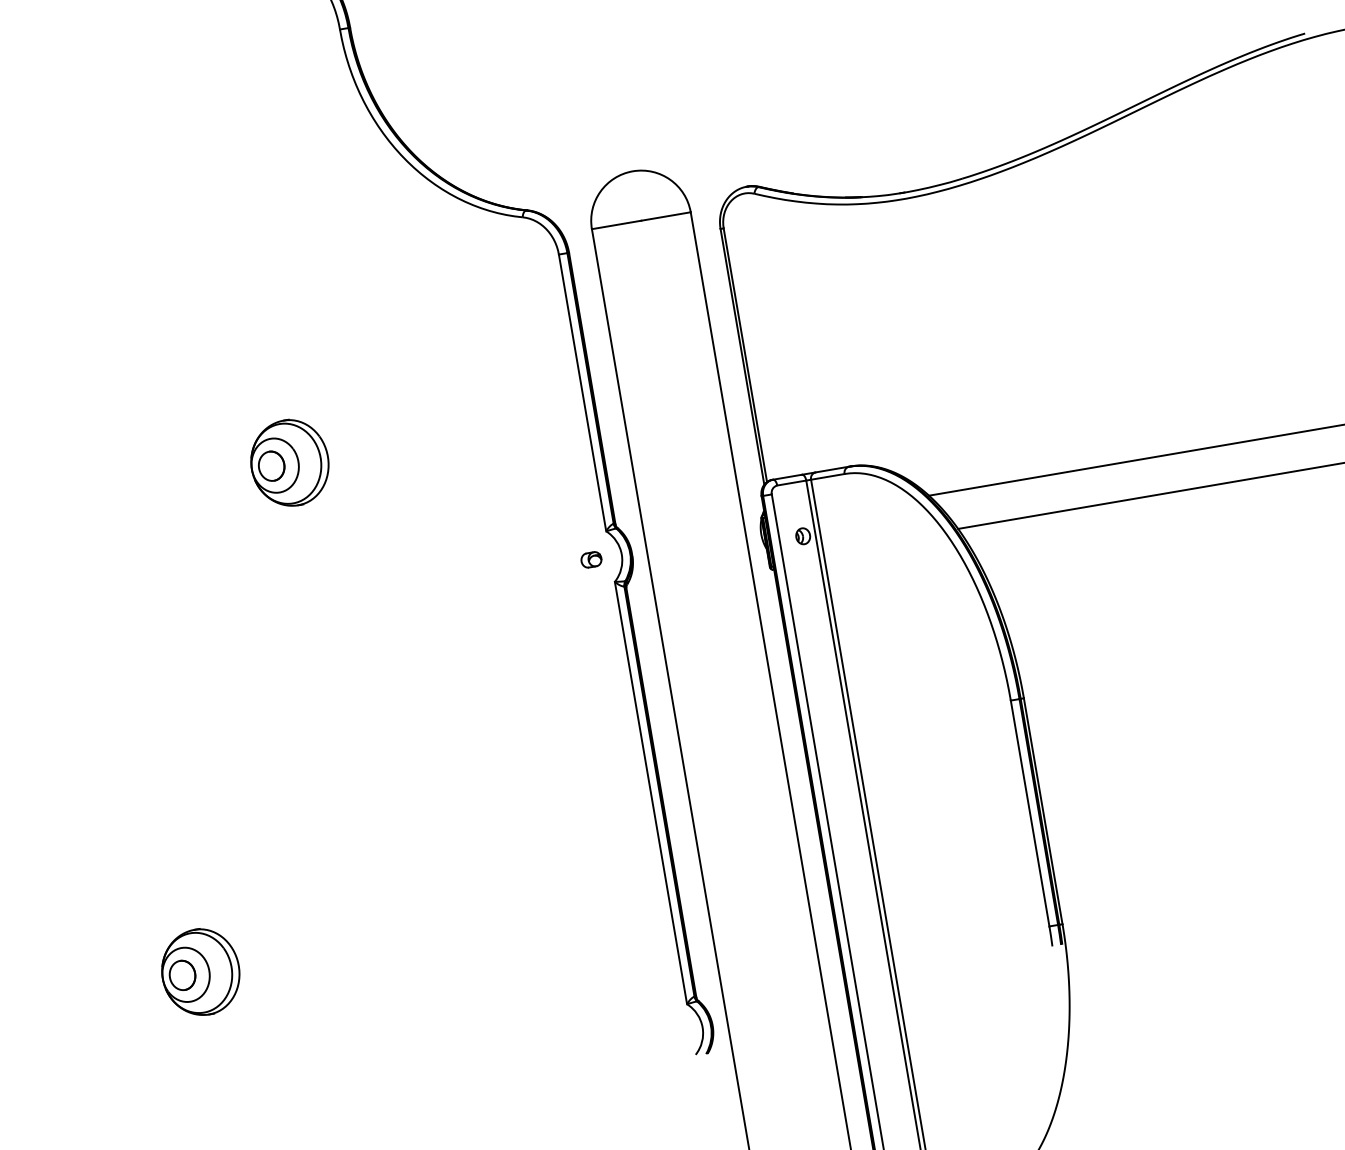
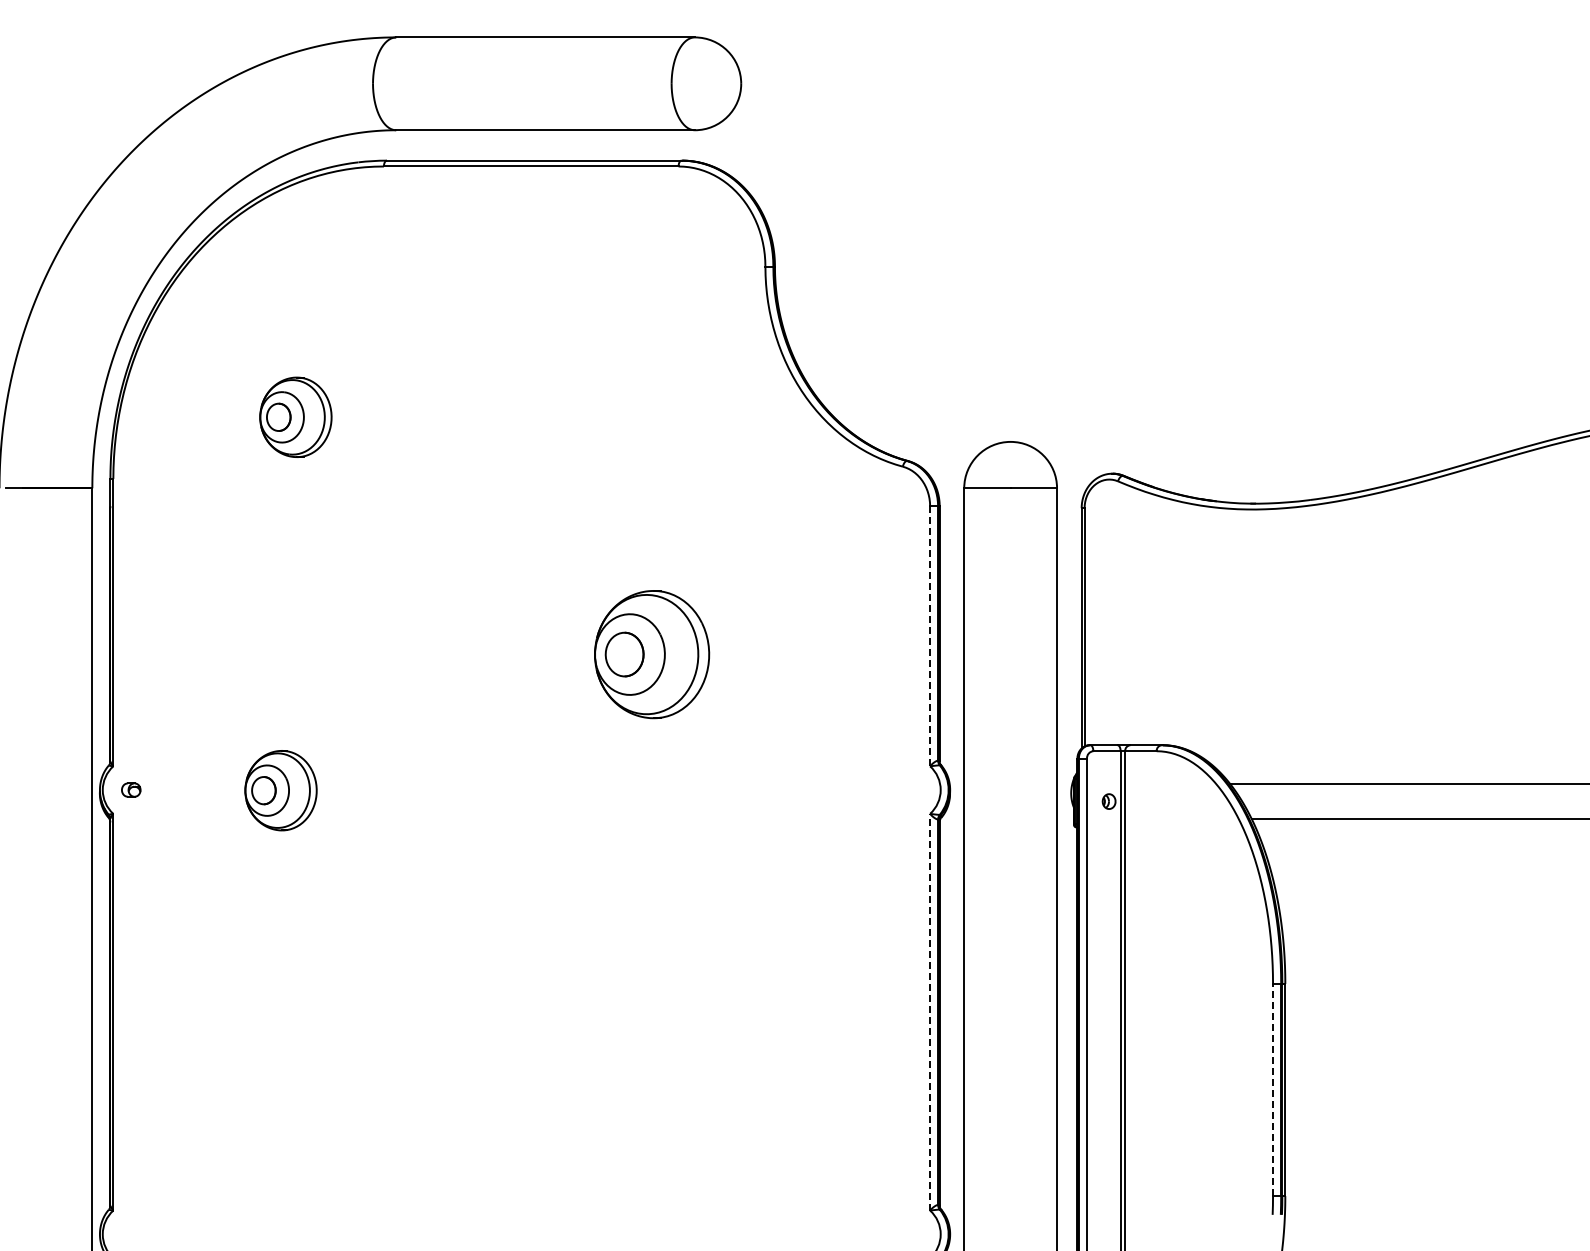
line: (582, 393) -> (930, 636), solid -> dashed
part: (289, 462) -> (651, 654), size x1.6
part: (591, 559) -> (912, 789), removed
line: (651, 792) -> (930, 1011), solid -> dashed
line: (1030, 812) -> (1273, 1089), solid -> dashed
part: (199, 972) -> (490, 1105), removed

